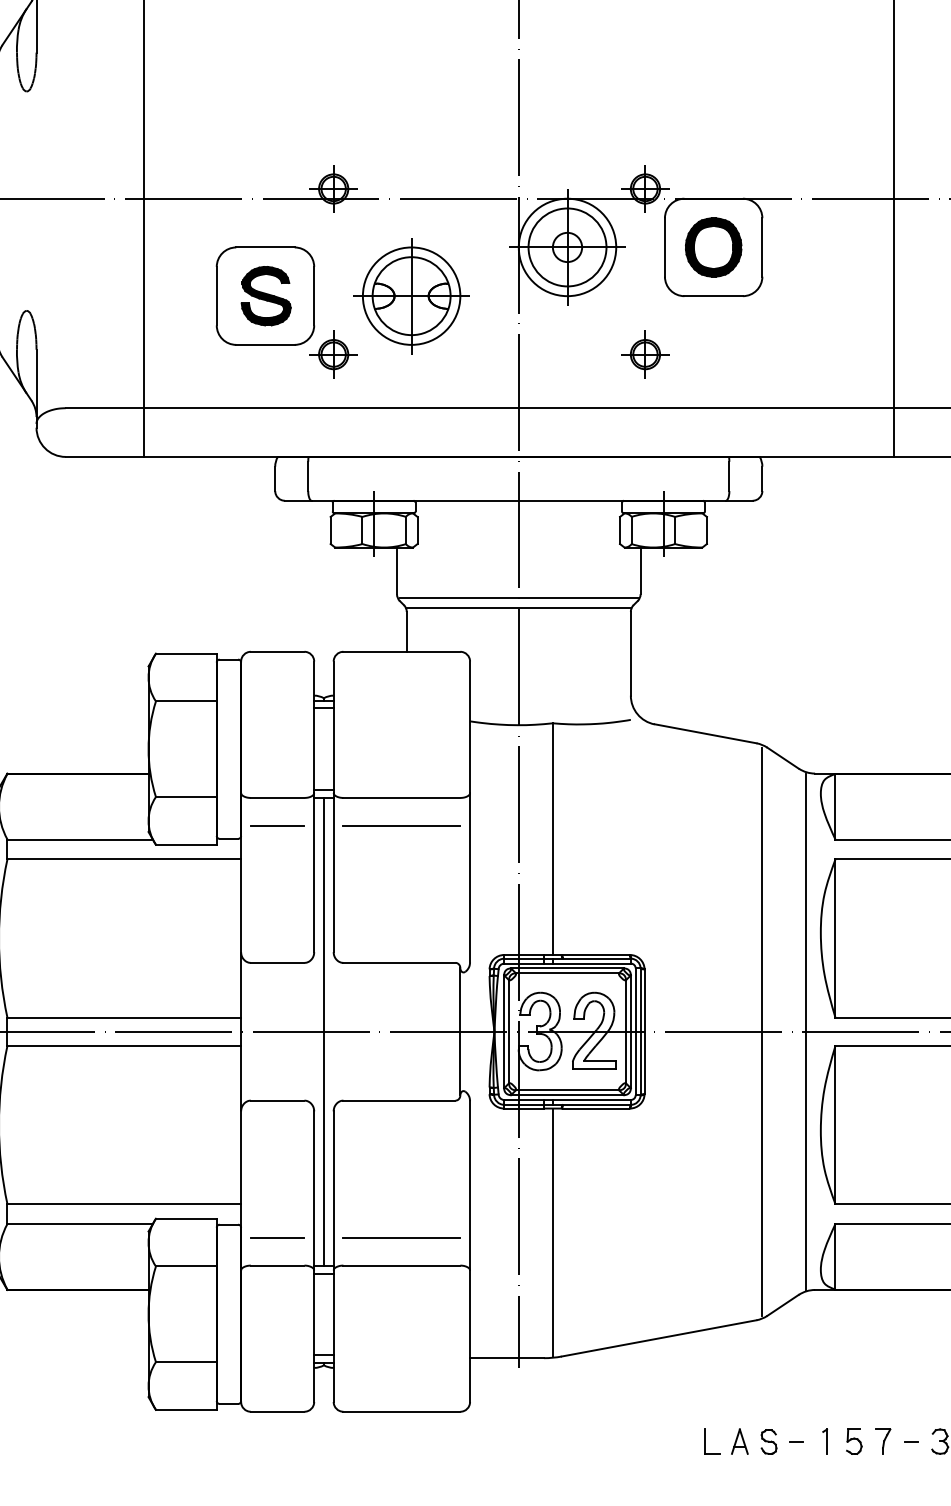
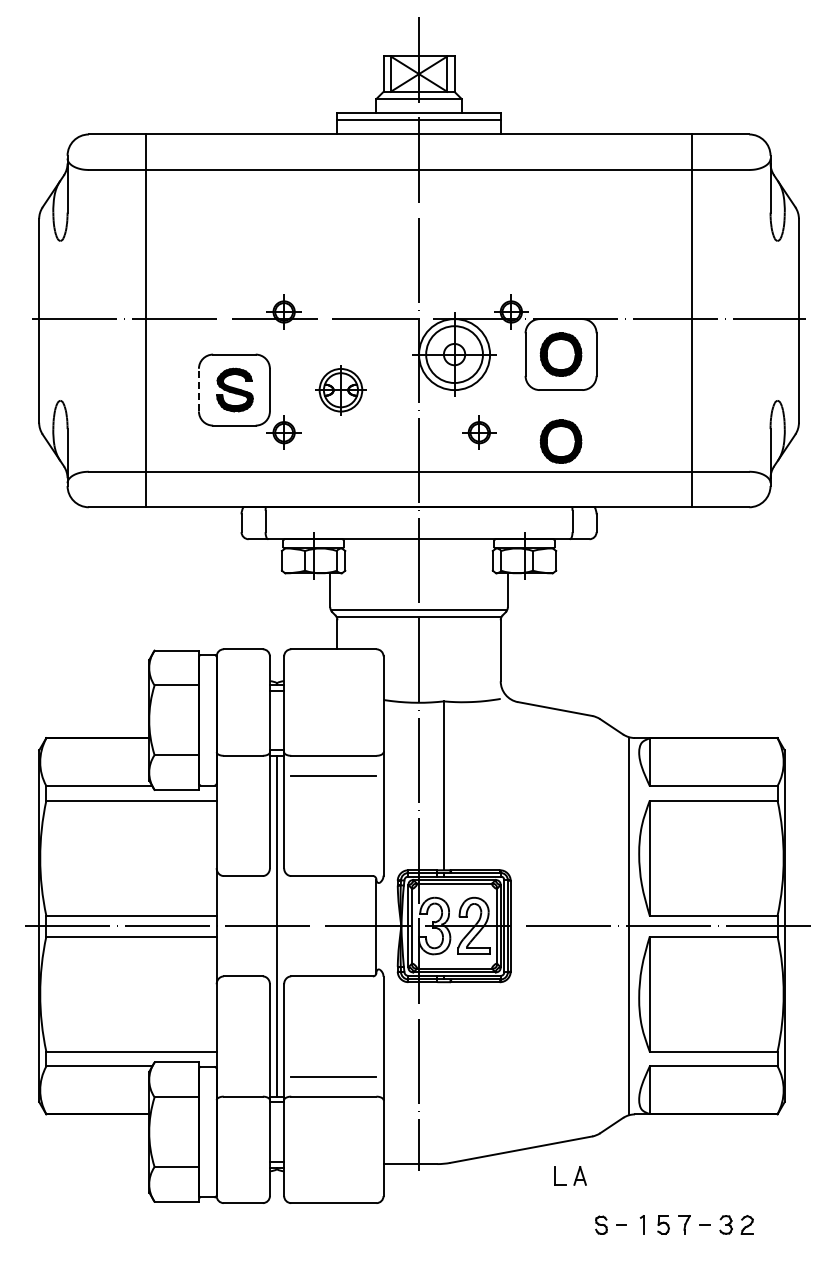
line: (216, 295) -> (198, 389), solid -> dashed
part: (411, 296) -> (340, 390), size x0.6
part: (645, 354) -> (479, 432), moved
part: (712, 366) -> (560, 441), added
line: (276, 824) -> (242, 775), removed
line: (762, 1032) -> (596, 926), removed
line: (552, 1232) -> (443, 1072), removed
line: (276, 1237) -> (242, 1076), removed
part: (726, 1441) -> (570, 1175), moved

